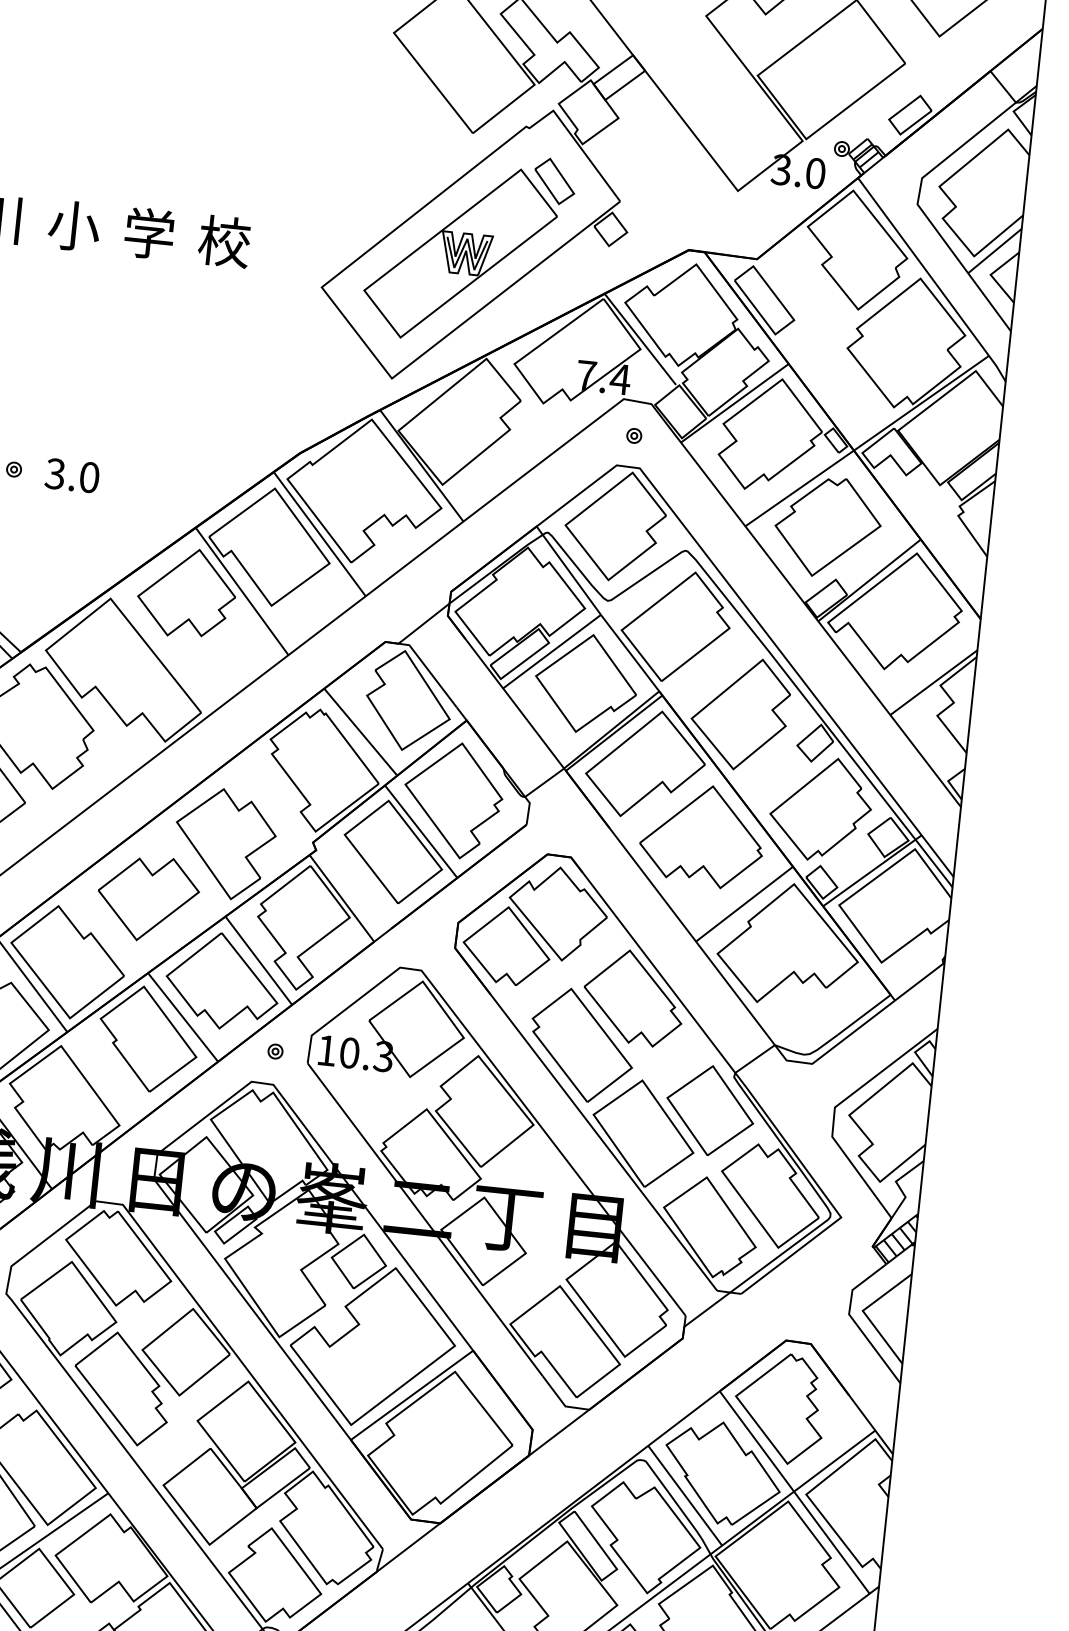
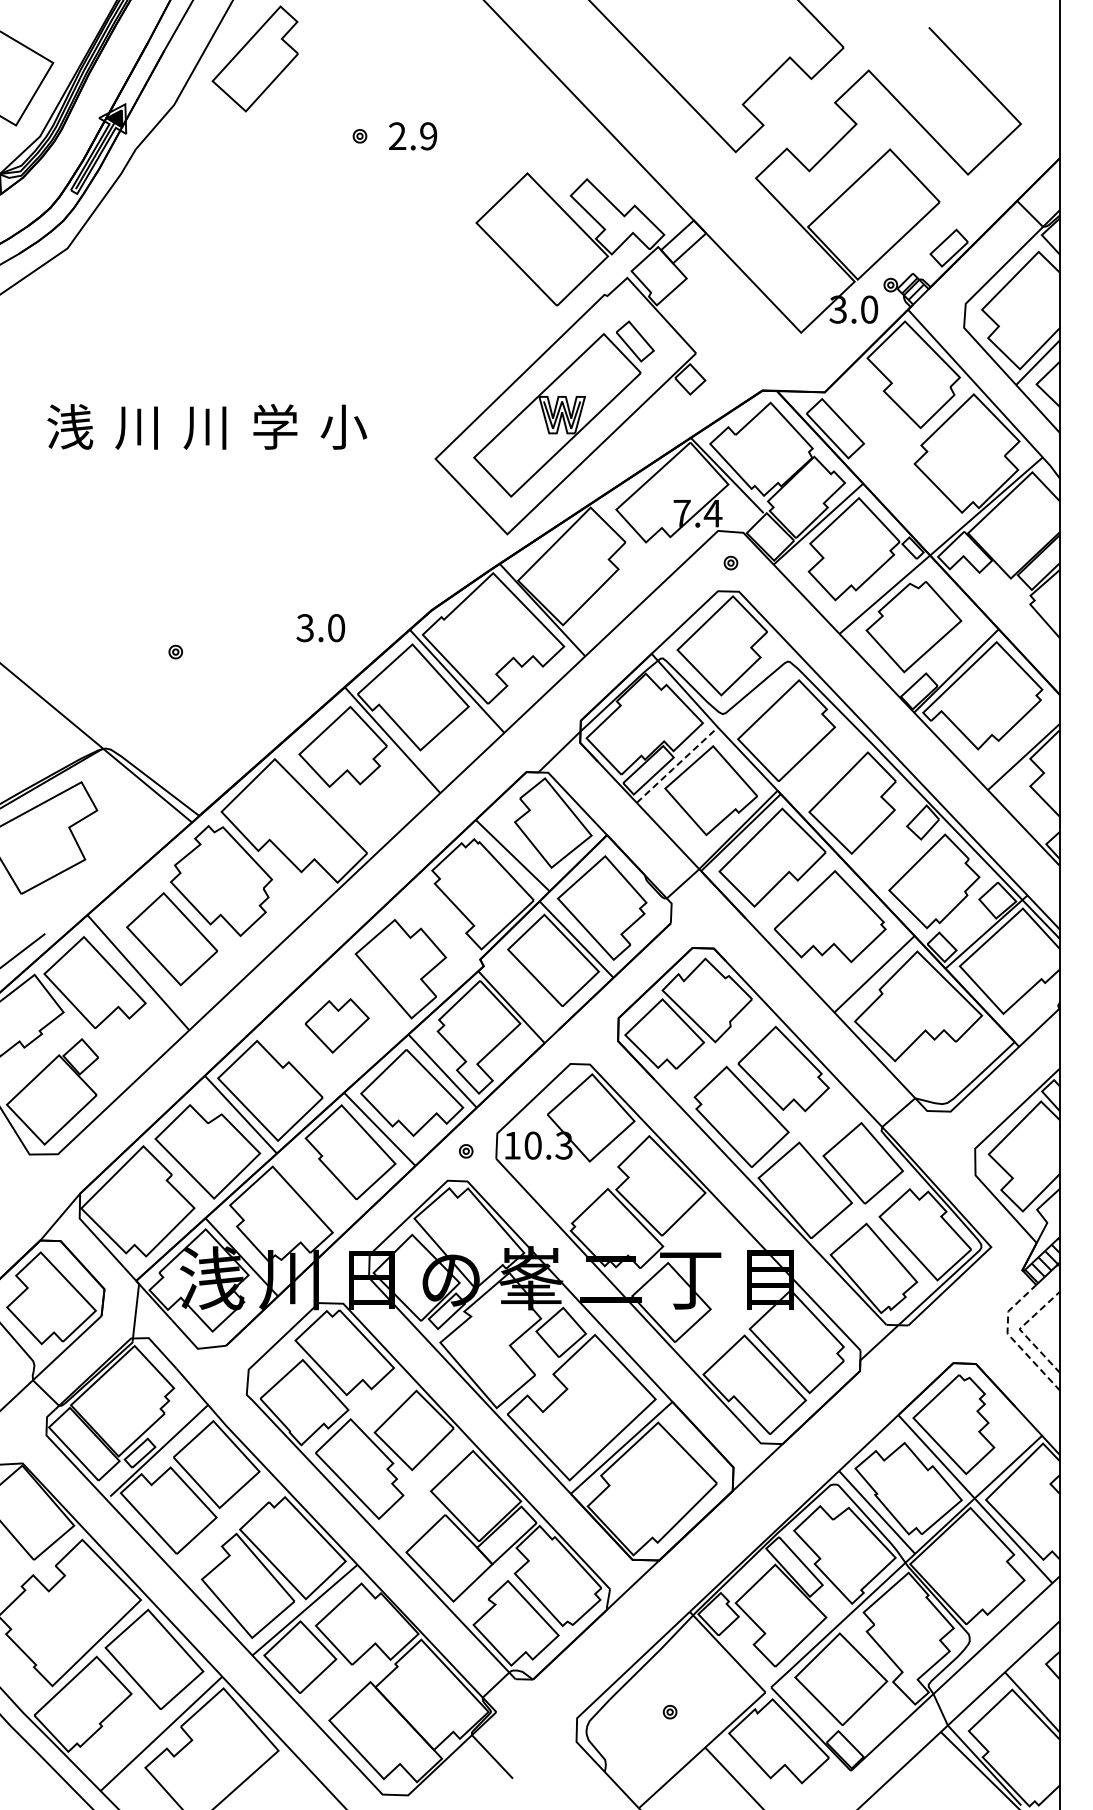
text: (73, 225) -> (206, 426), 小 -> 川
text: (224, 241) -> (343, 426), 校 -> 小
text: (71, 476) -> (320, 628), moved
line: (552, 651) -> (677, 764), solid -> dashed
part: (148, 898) -> (337, 1025), size x0.7
line: (863, 1311) -> (1020, 1329), solid -> dashed
line: (854, 1320) -> (1012, 1338), solid -> dashed

